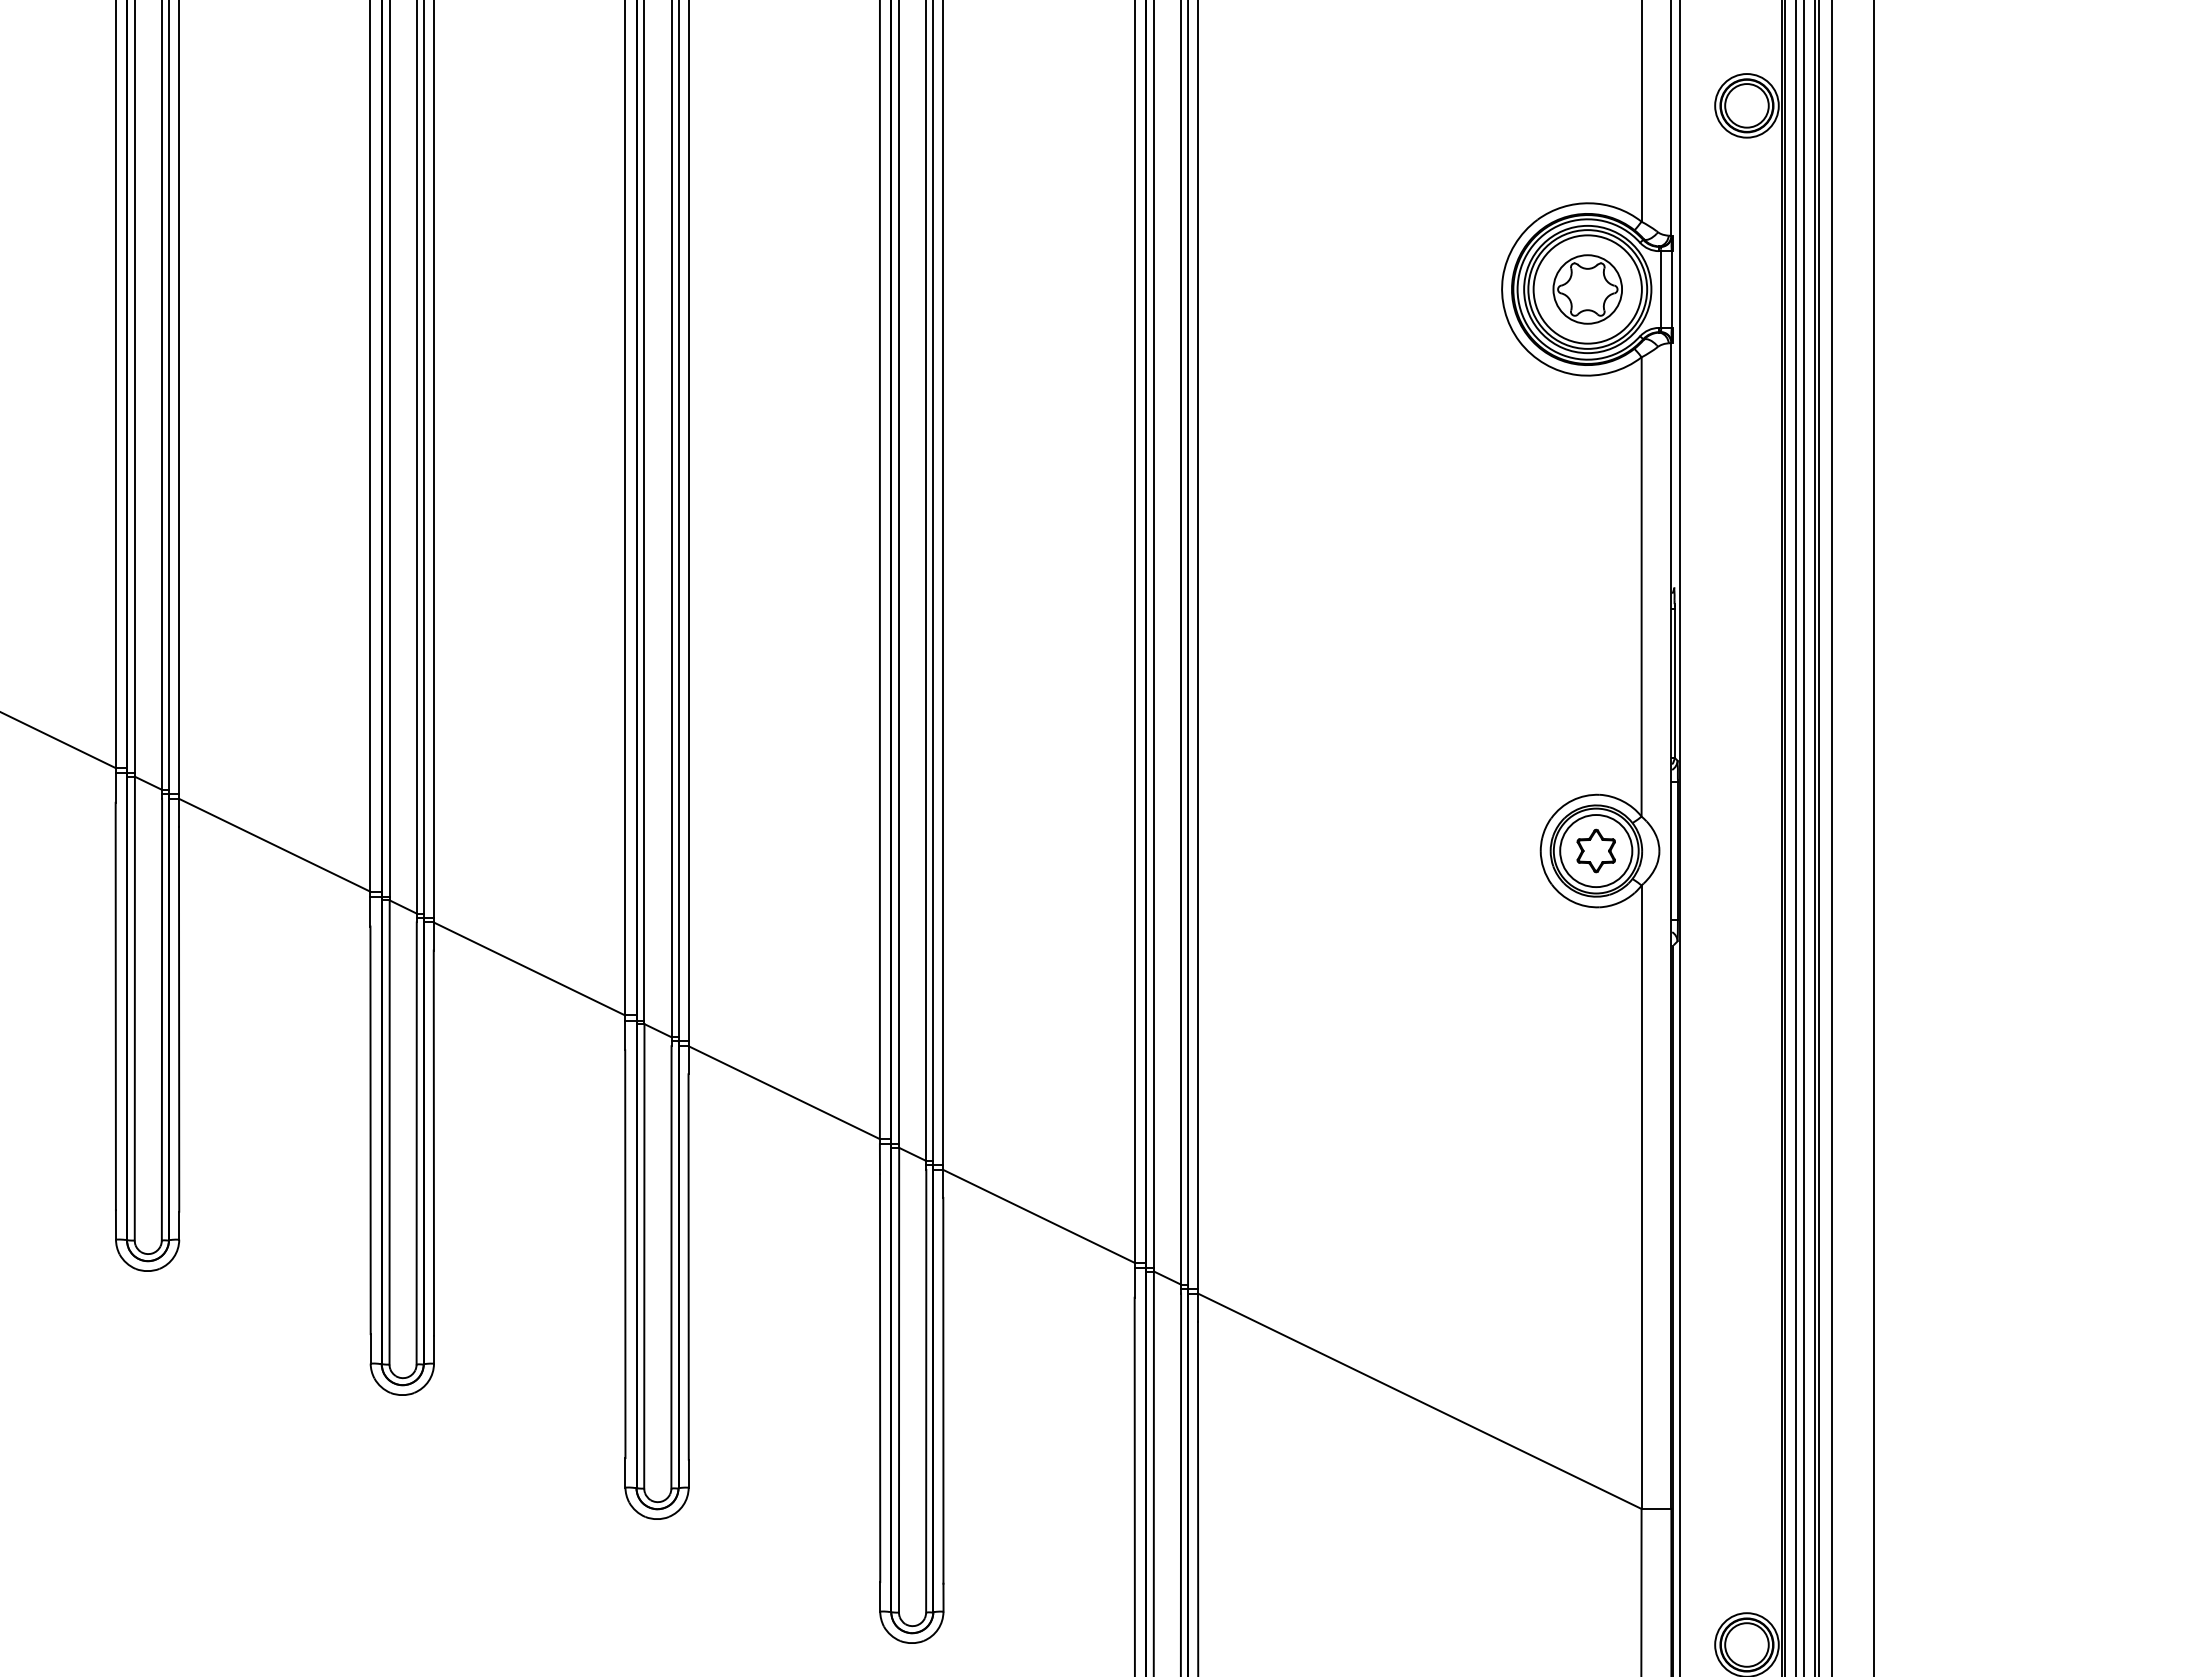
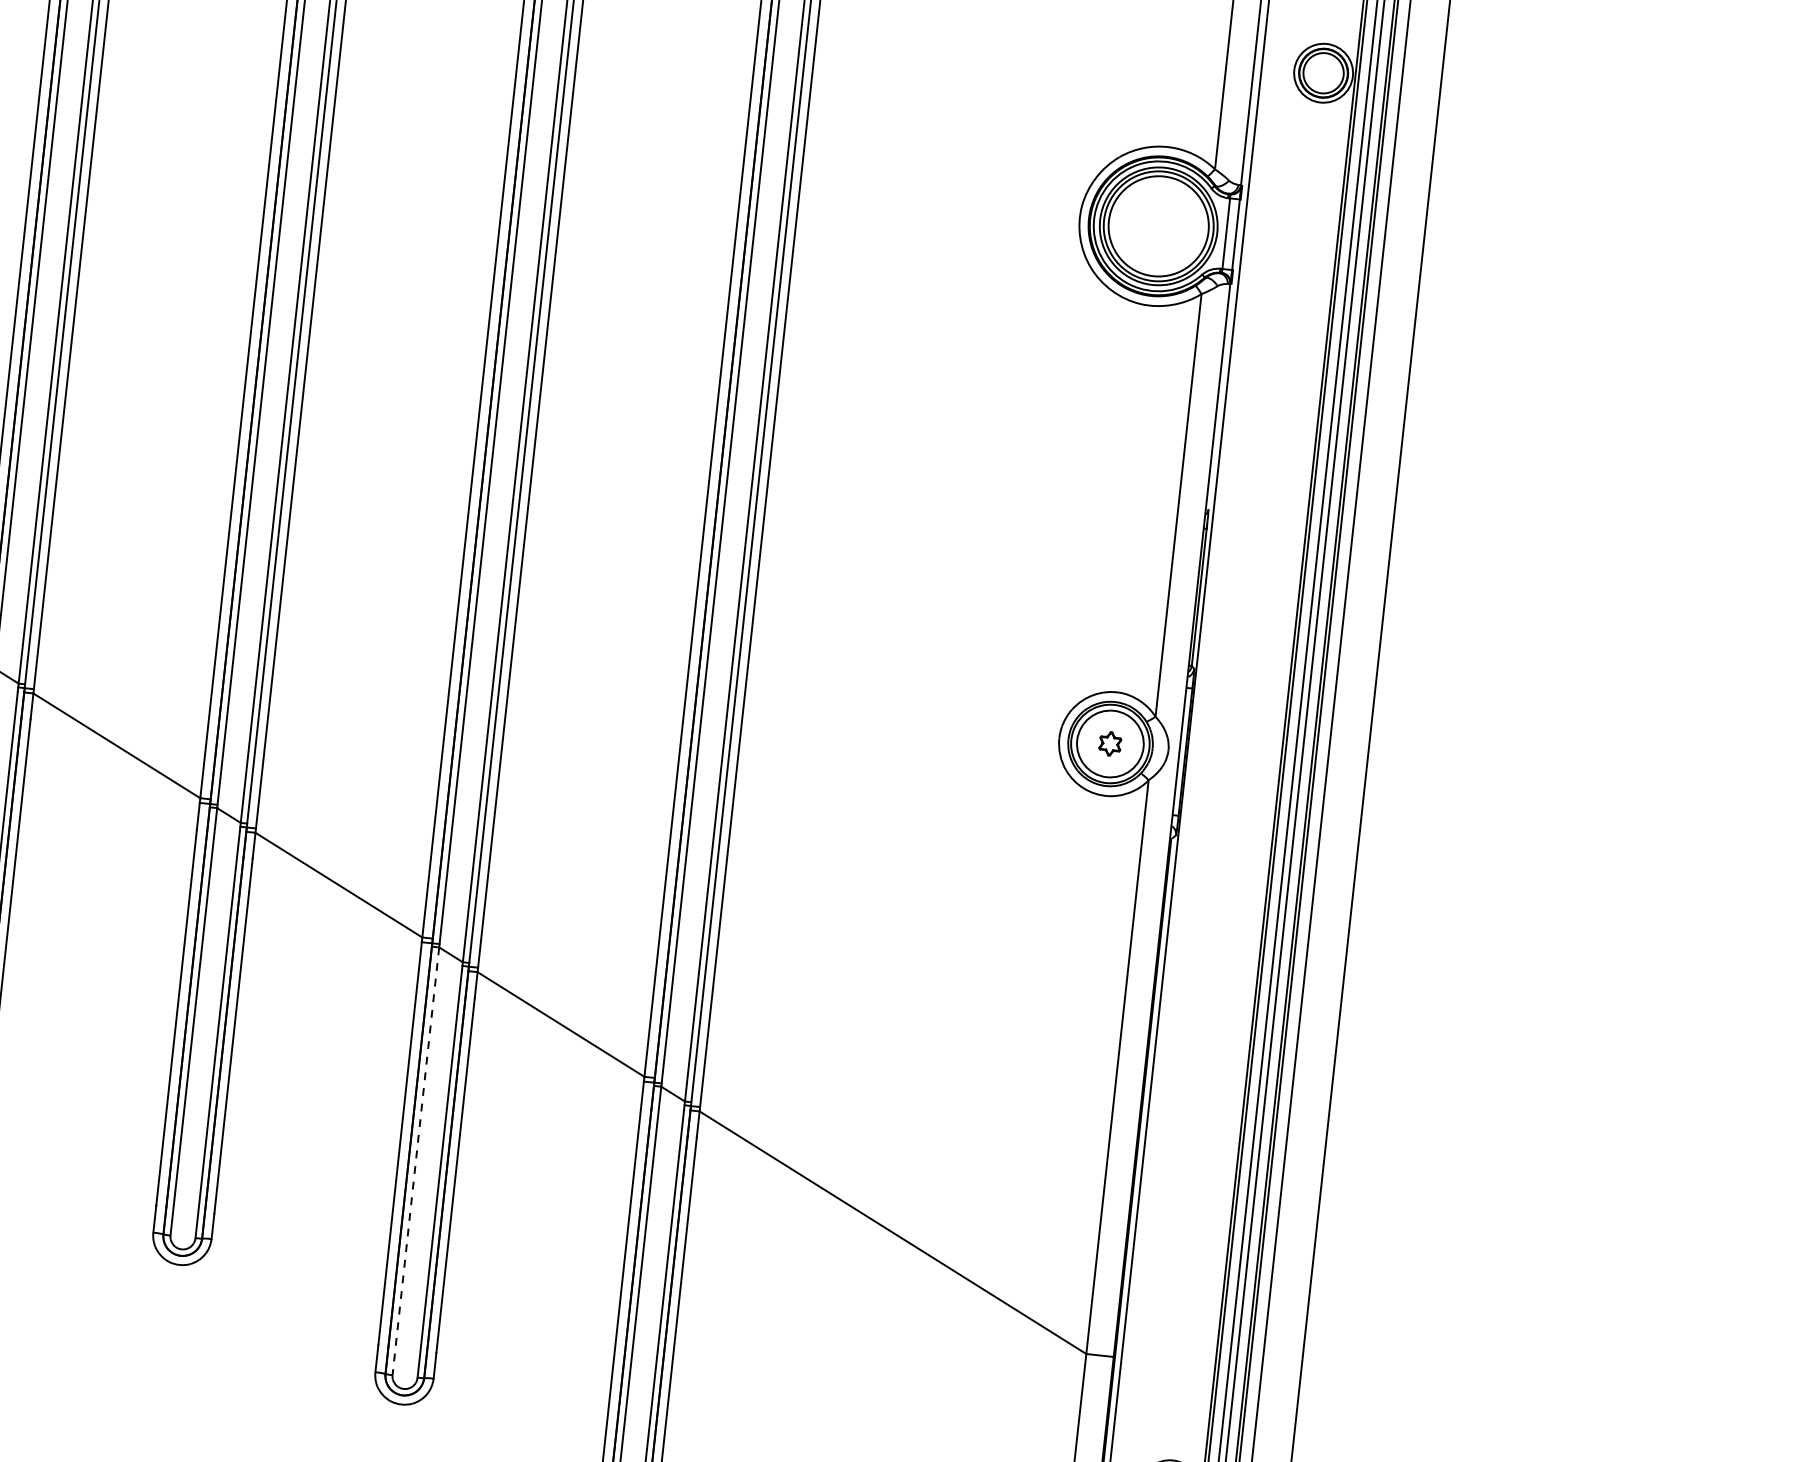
part: (1587, 289) -> (1158, 226), removed
part: (1595, 850) -> (1109, 743), size x0.6
line: (899, 1380) -> (416, 1161), solid -> dashed

